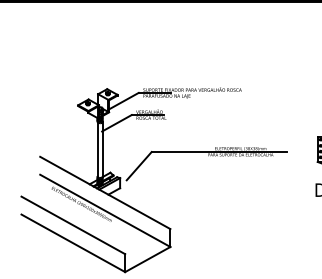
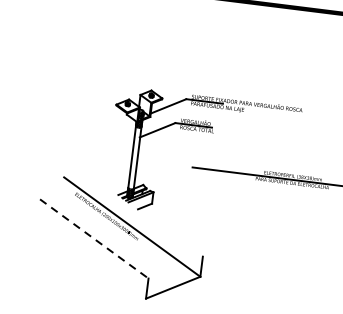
line: (138, 166) -> (175, 181), removed
line: (105, 192) -> (135, 206), removed
line: (73, 225) -> (94, 239), solid -> dashed
line: (73, 243) -> (91, 259), removed

